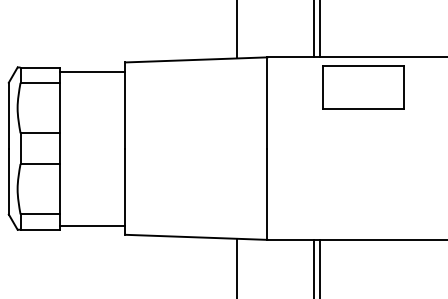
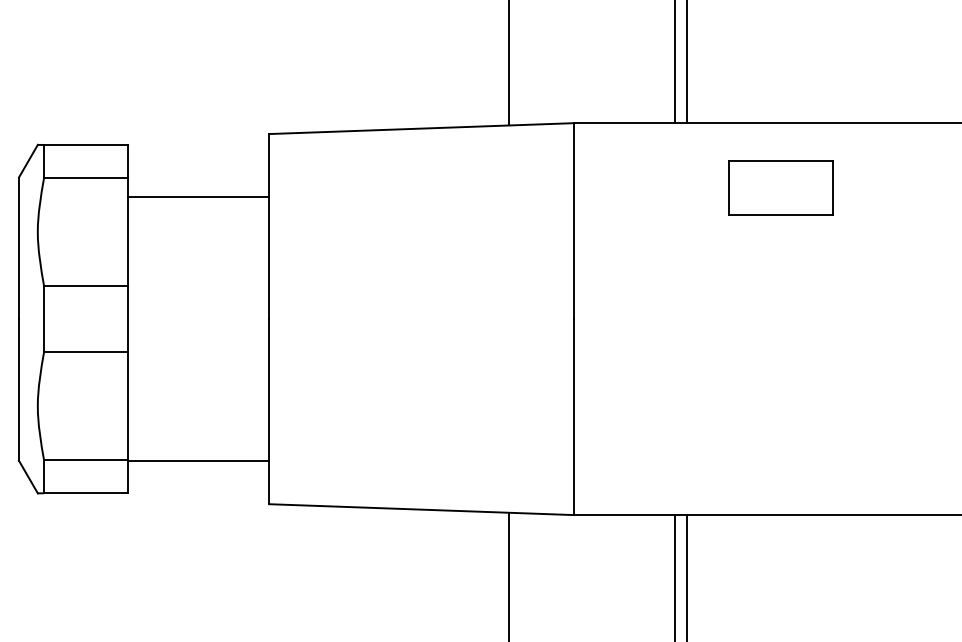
line: (92, 71) -> (198, 196), moved
part: (363, 87) -> (780, 187), size x0.6
line: (92, 225) -> (198, 460), moved

